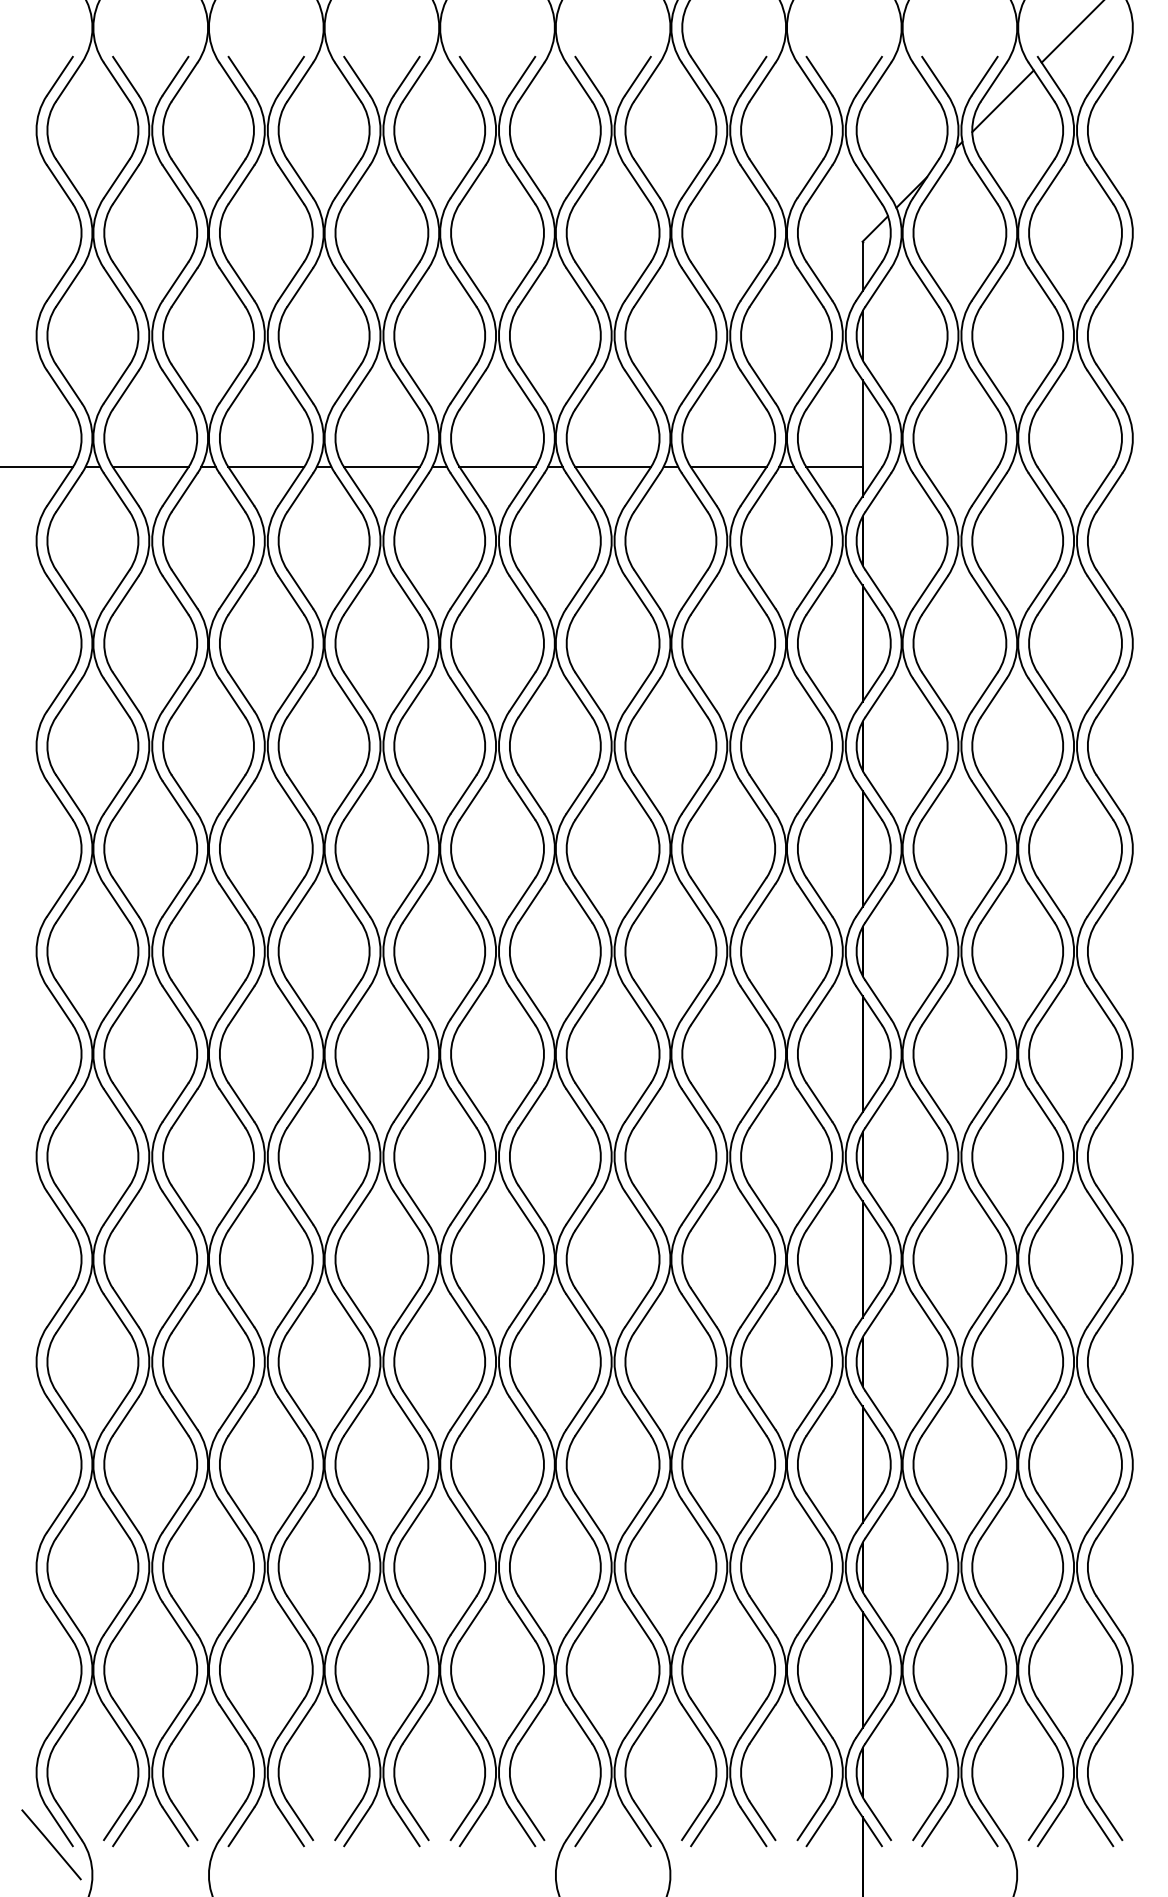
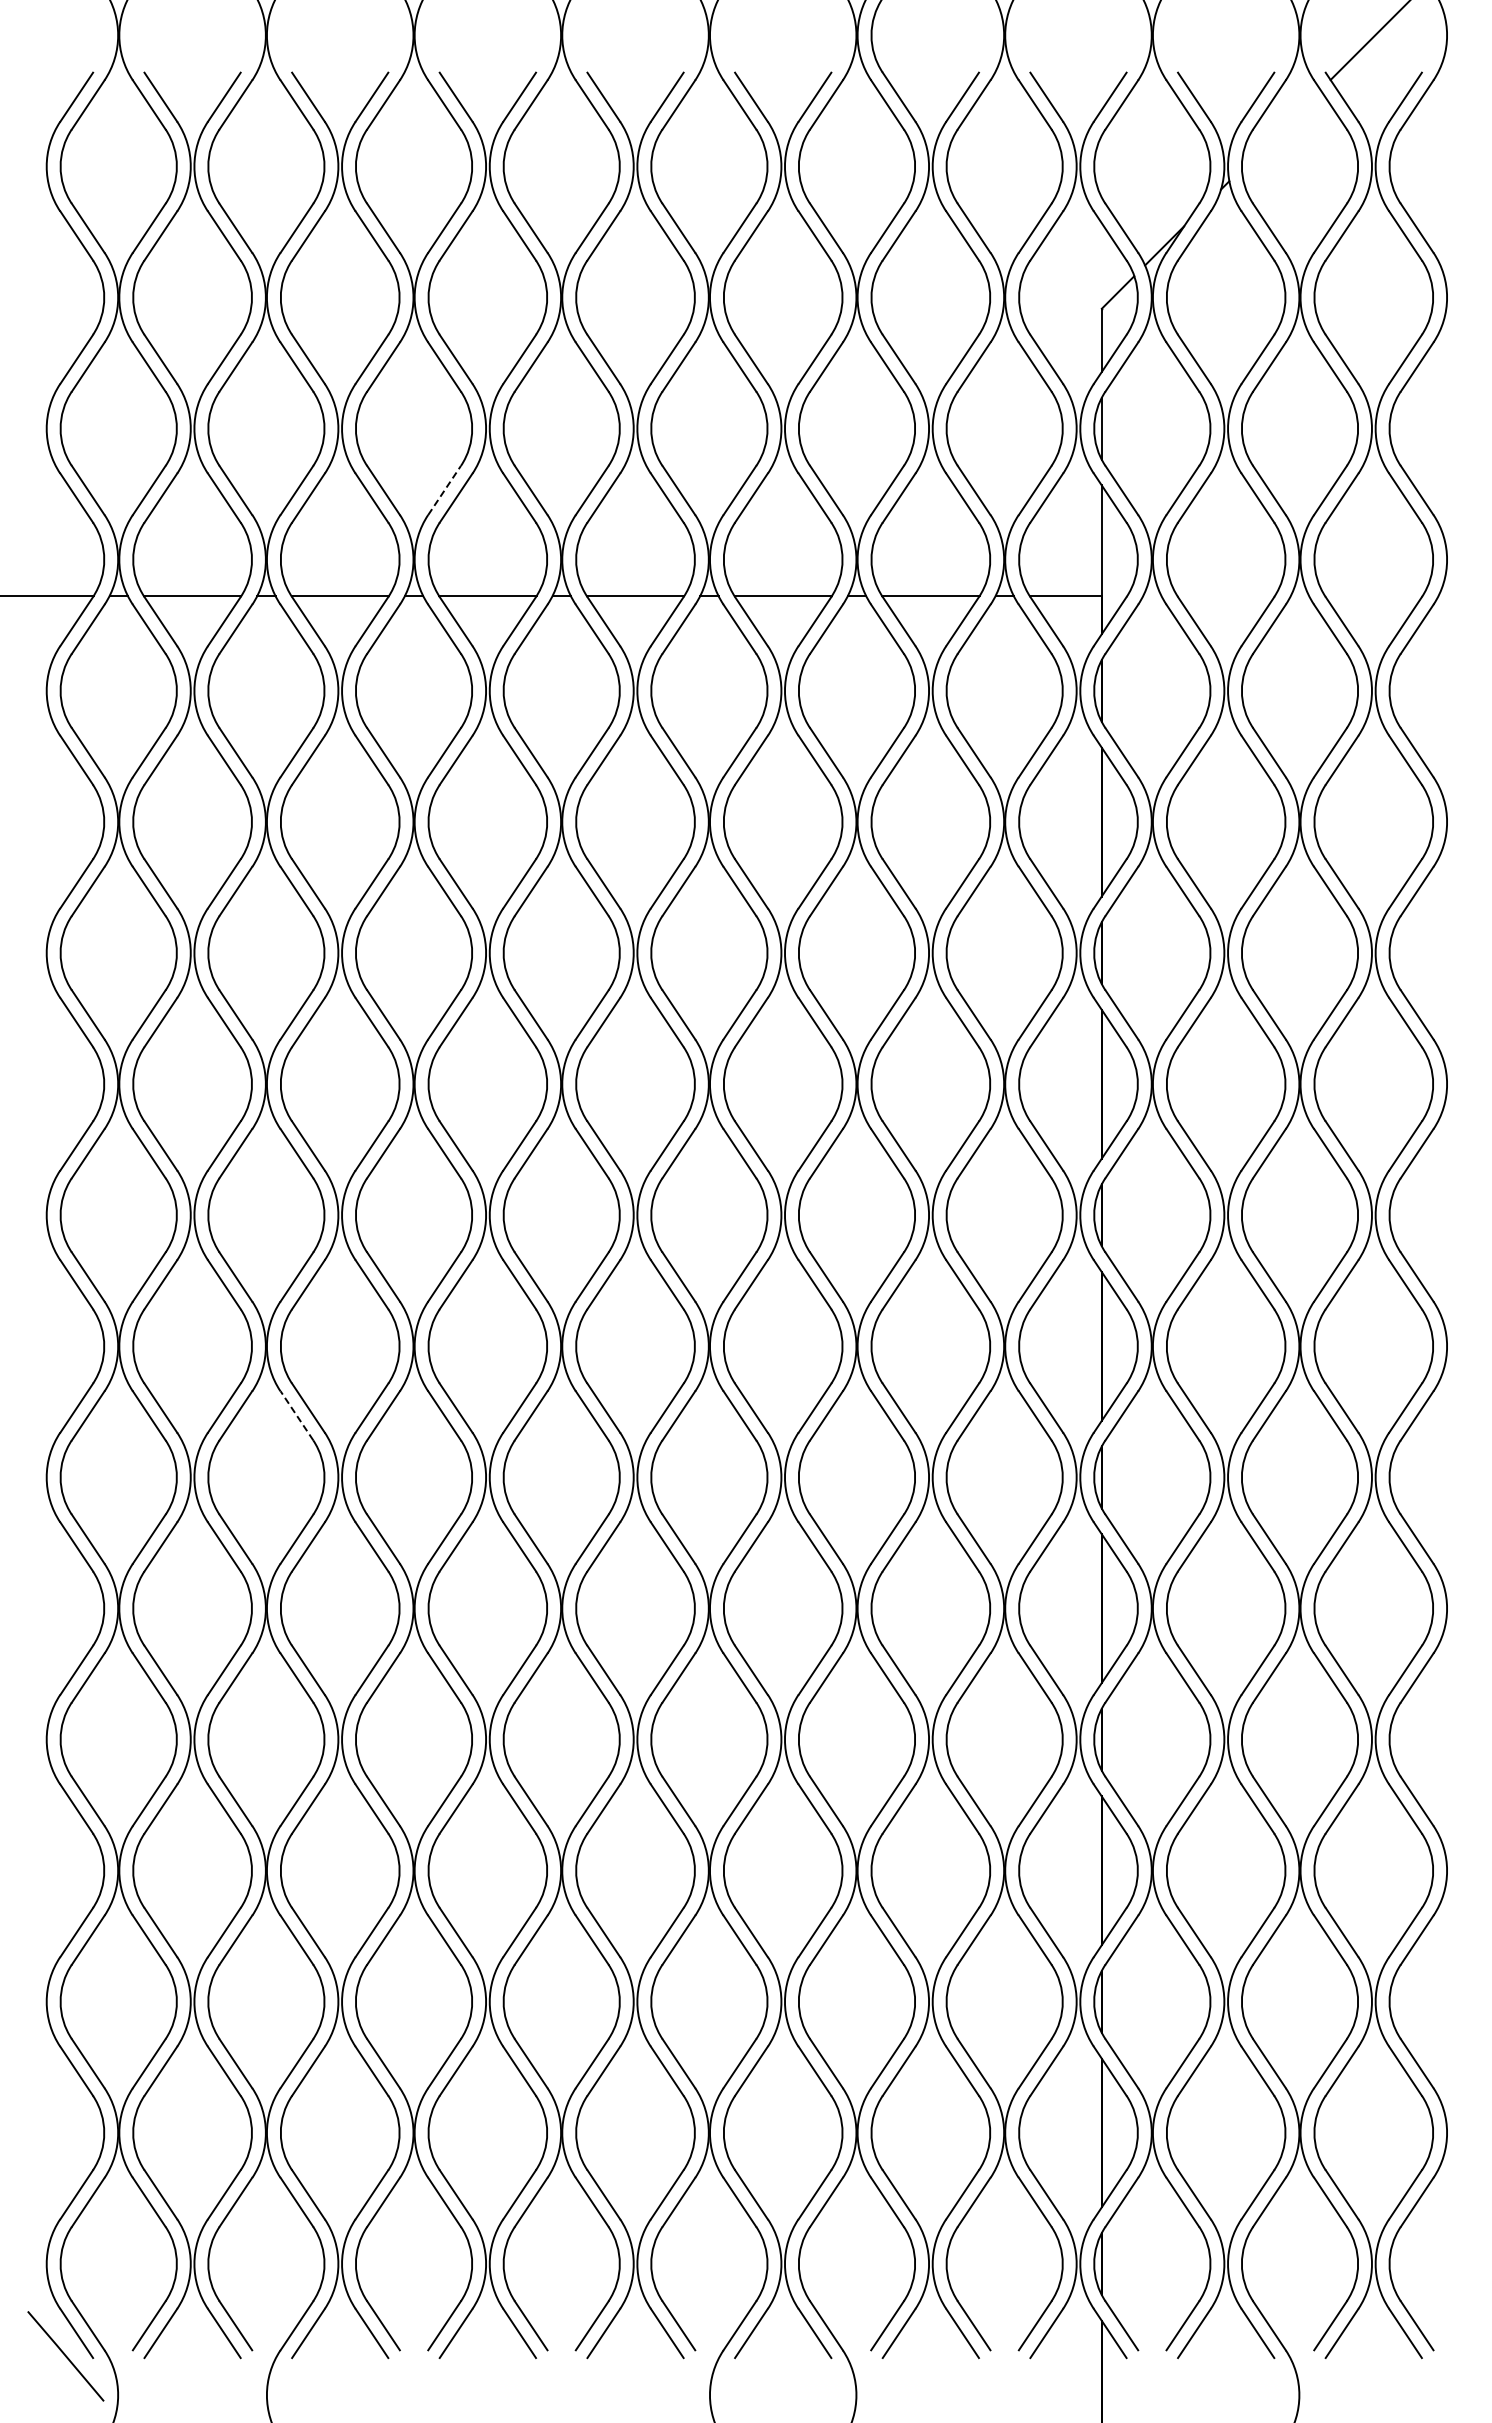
line: (1002, 100) -> (1280, 128), removed
line: (347, 384) -> (444, 490), solid -> dashed
line: (232, 1108) -> (296, 1415), solid -> dashed

